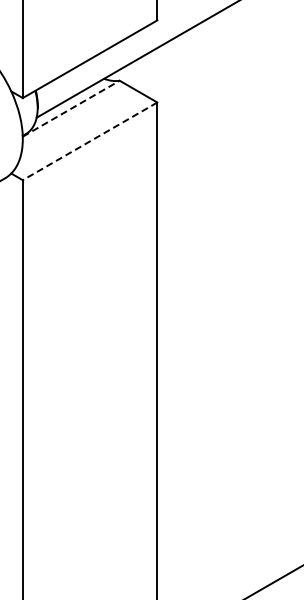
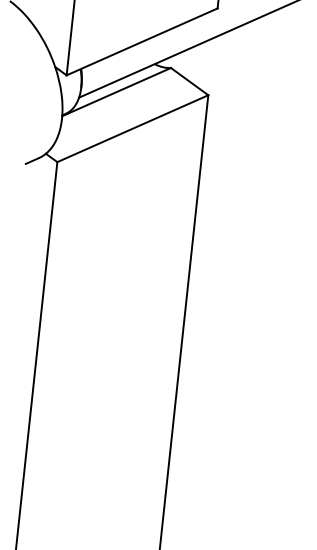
line: (71, 108) -> (116, 91), dashed -> solid
line: (90, 141) -> (133, 128), dashed -> solid

